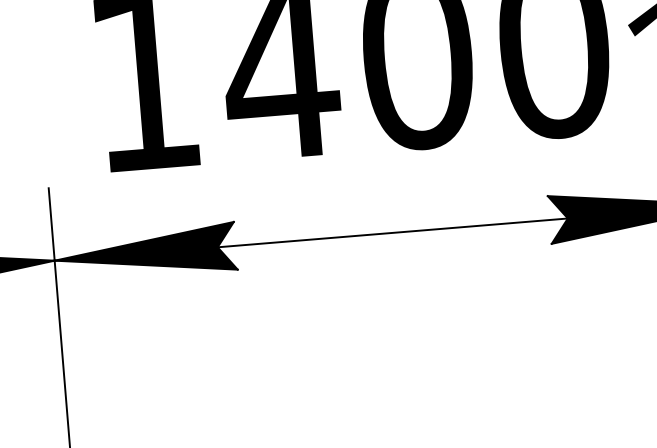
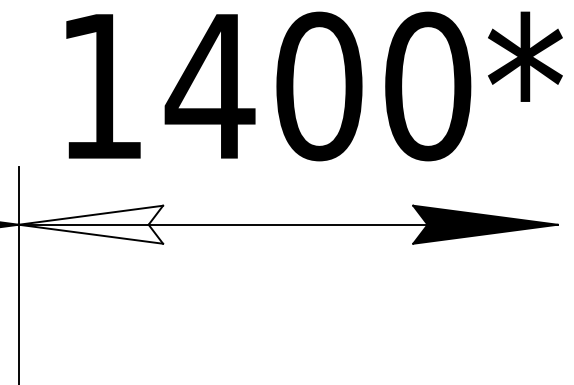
fill: (144, 252) -> (90, 224), removed

